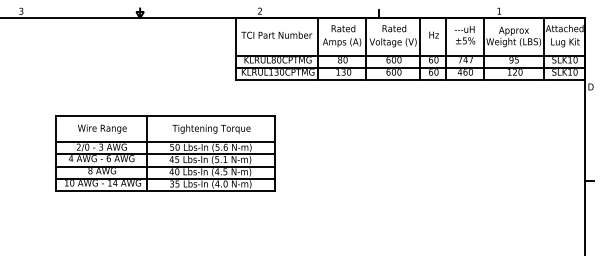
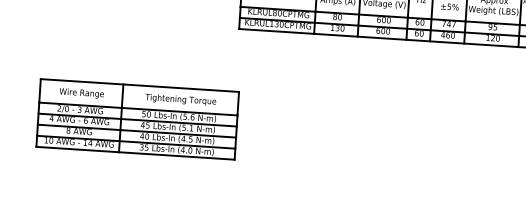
part: (165, 153) -> (137, 119), moved

